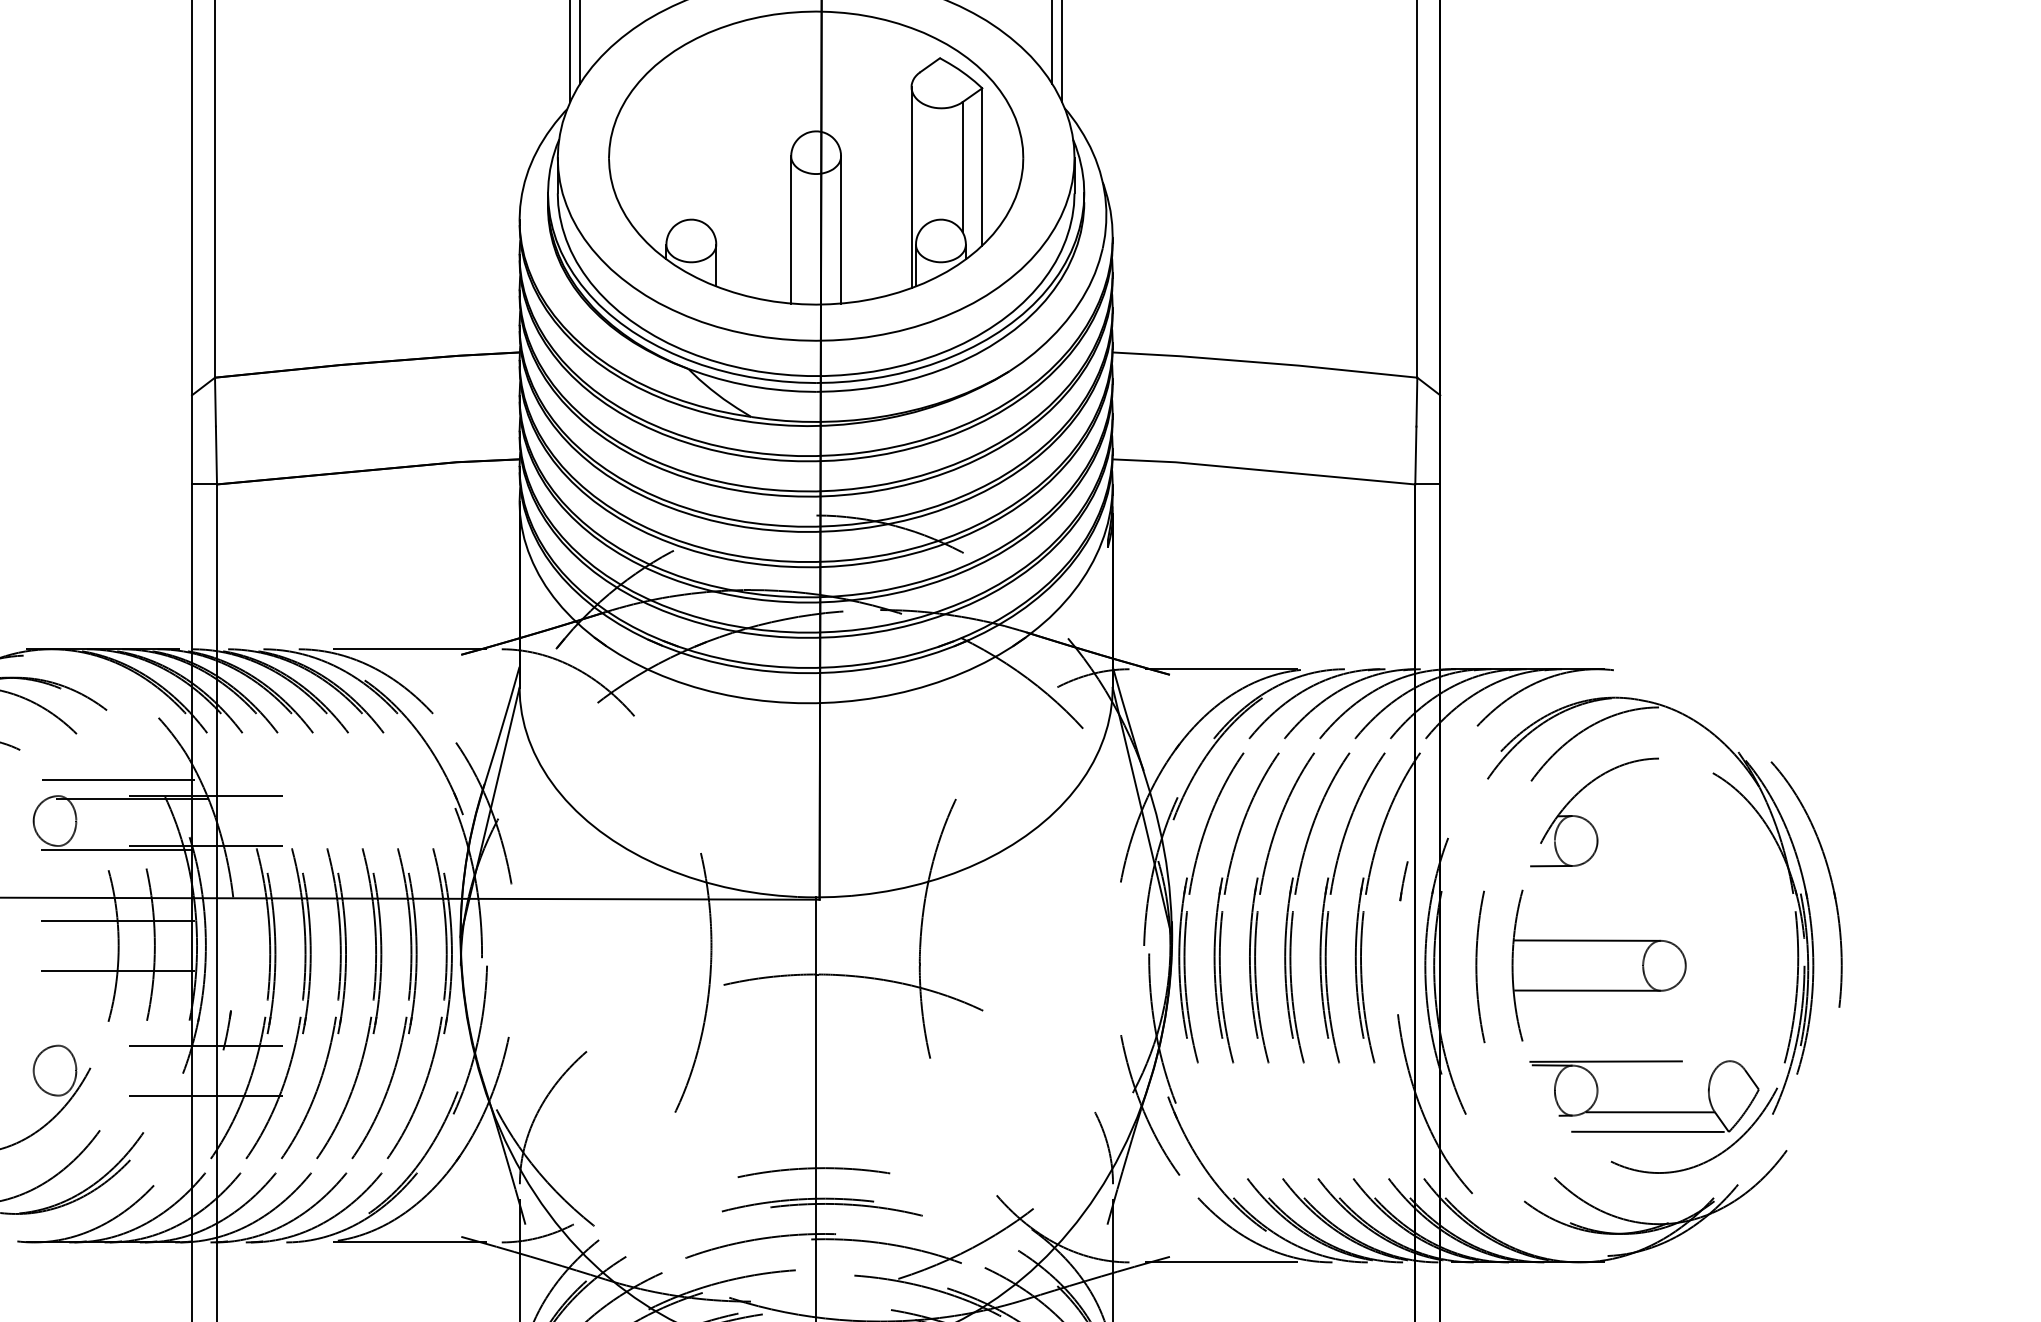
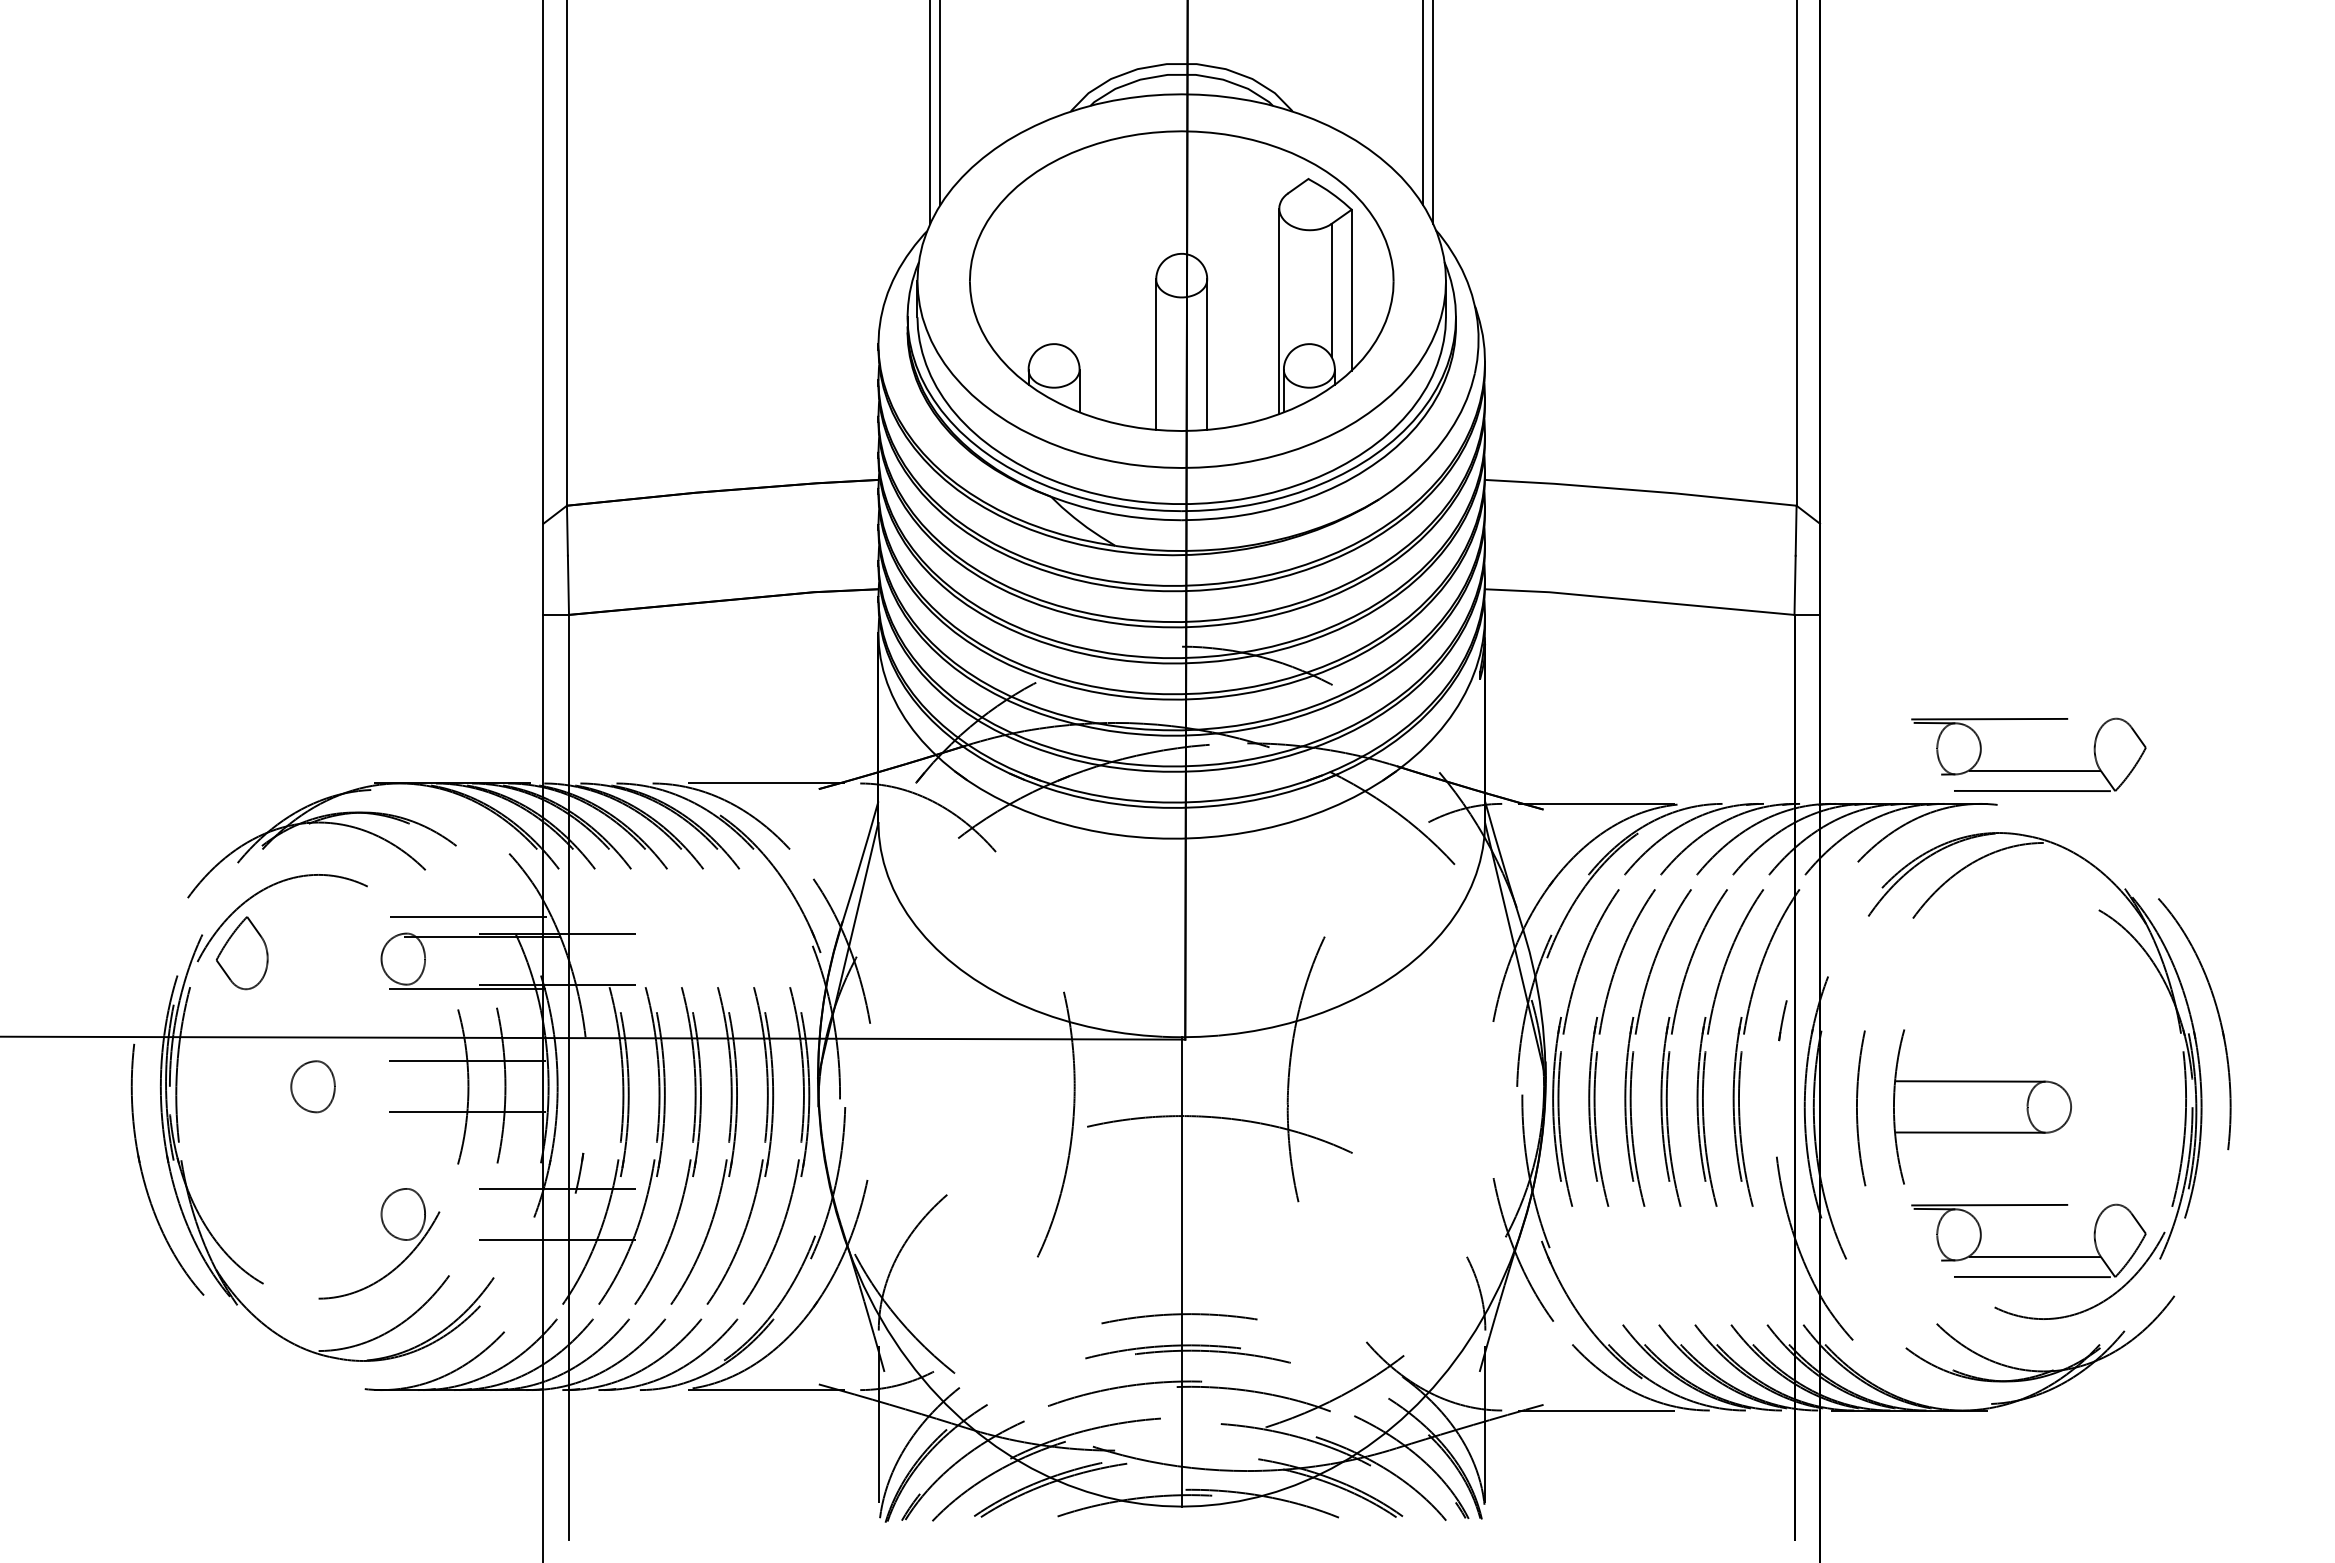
part: (1644, 636) -> (2028, 770), added
part: (1587, 819) -> (1970, 957), removed

